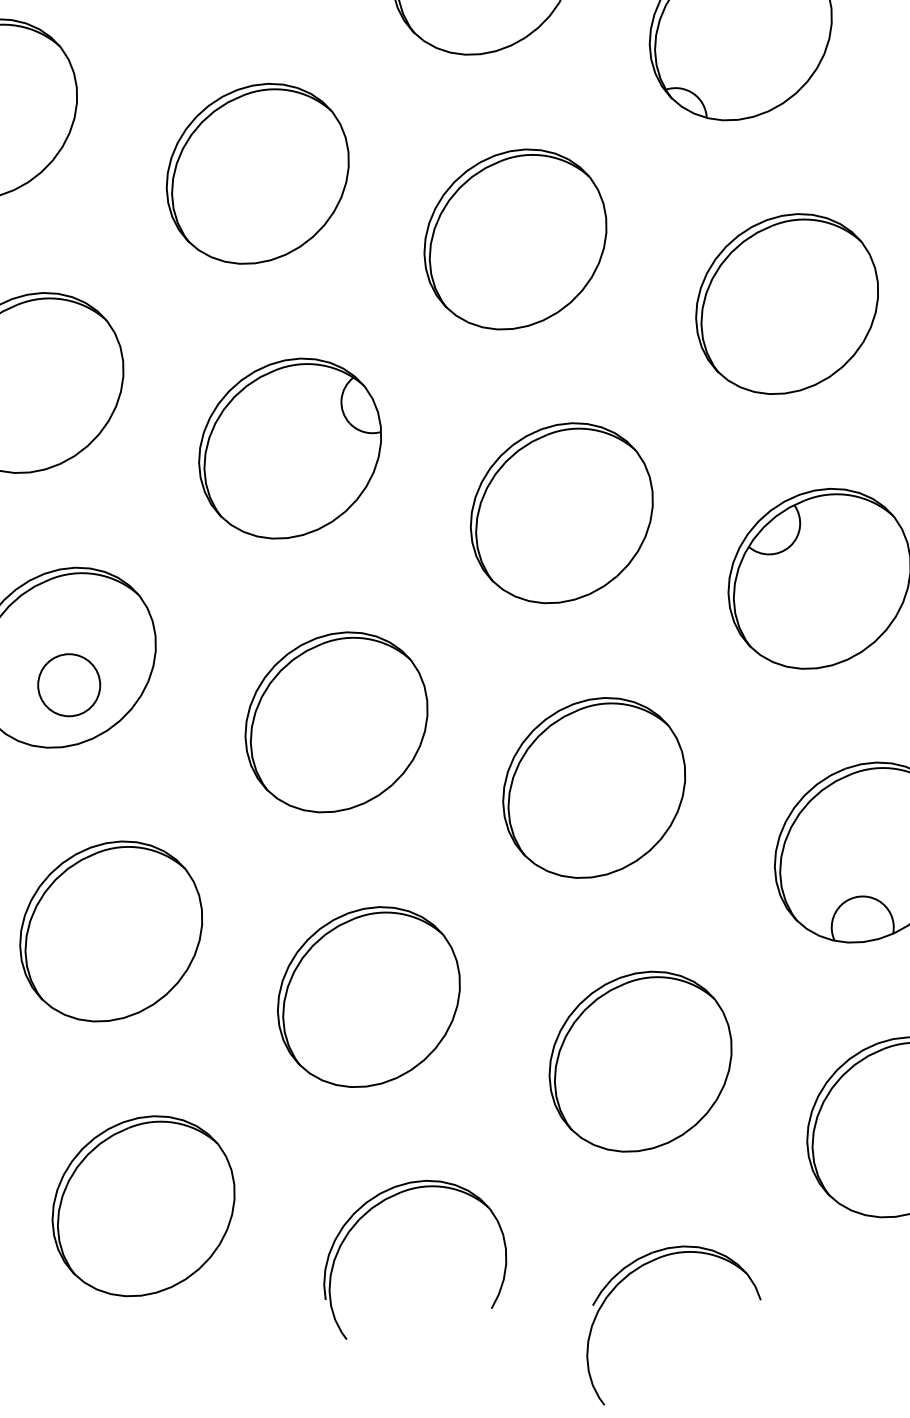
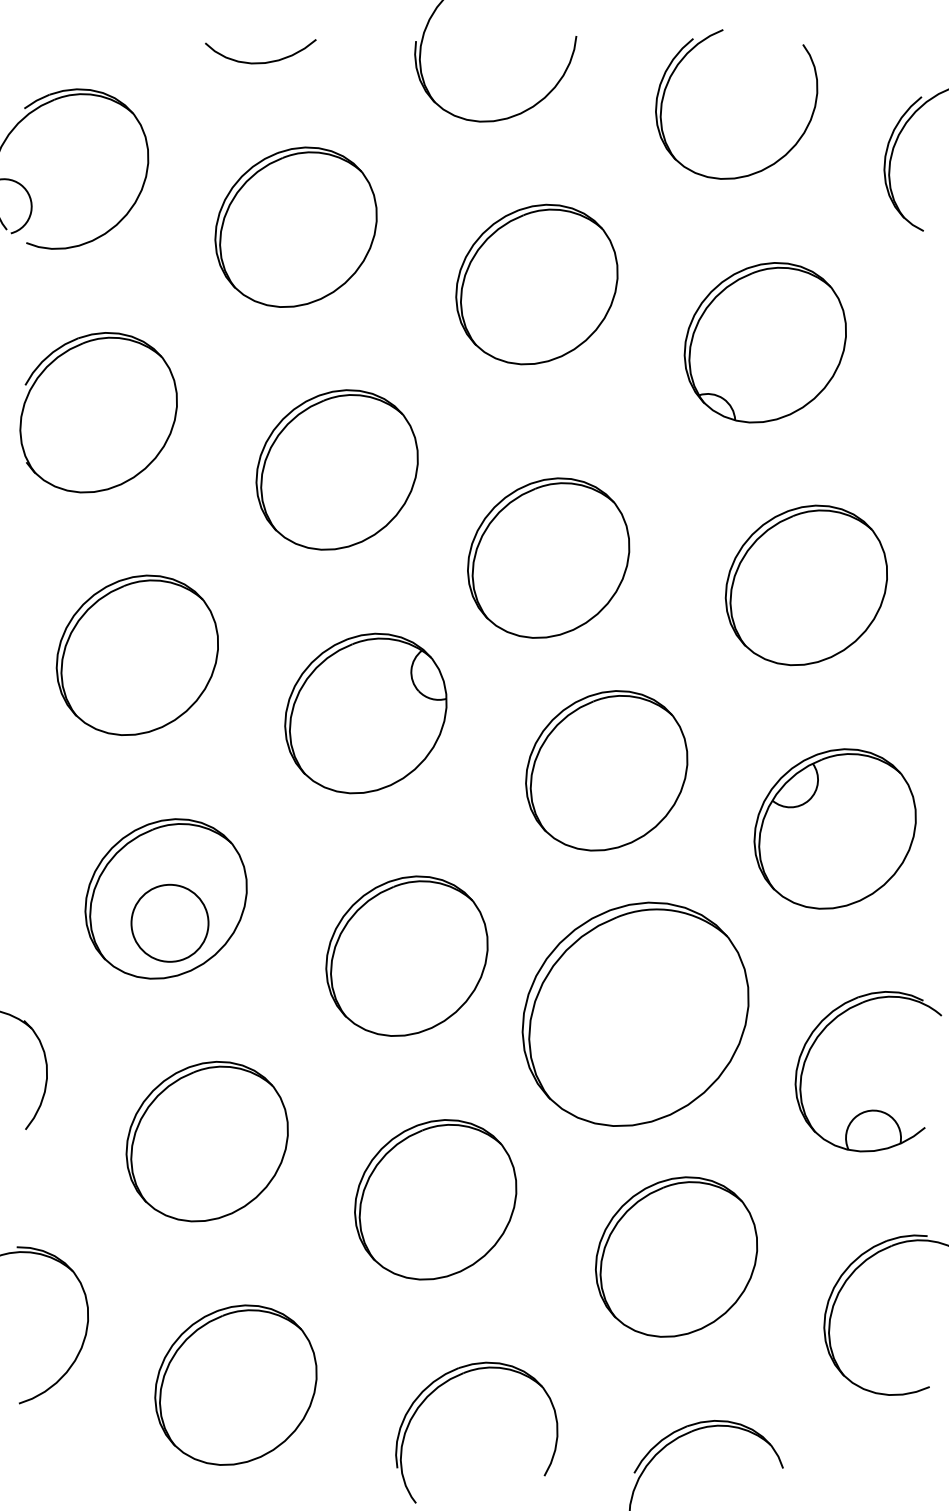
part: (515, 238) -> (548, 557), moved
circle: (68, 684) -> (169, 922), size x1.4
part: (593, 788) -> (634, 1014), size x1.4

